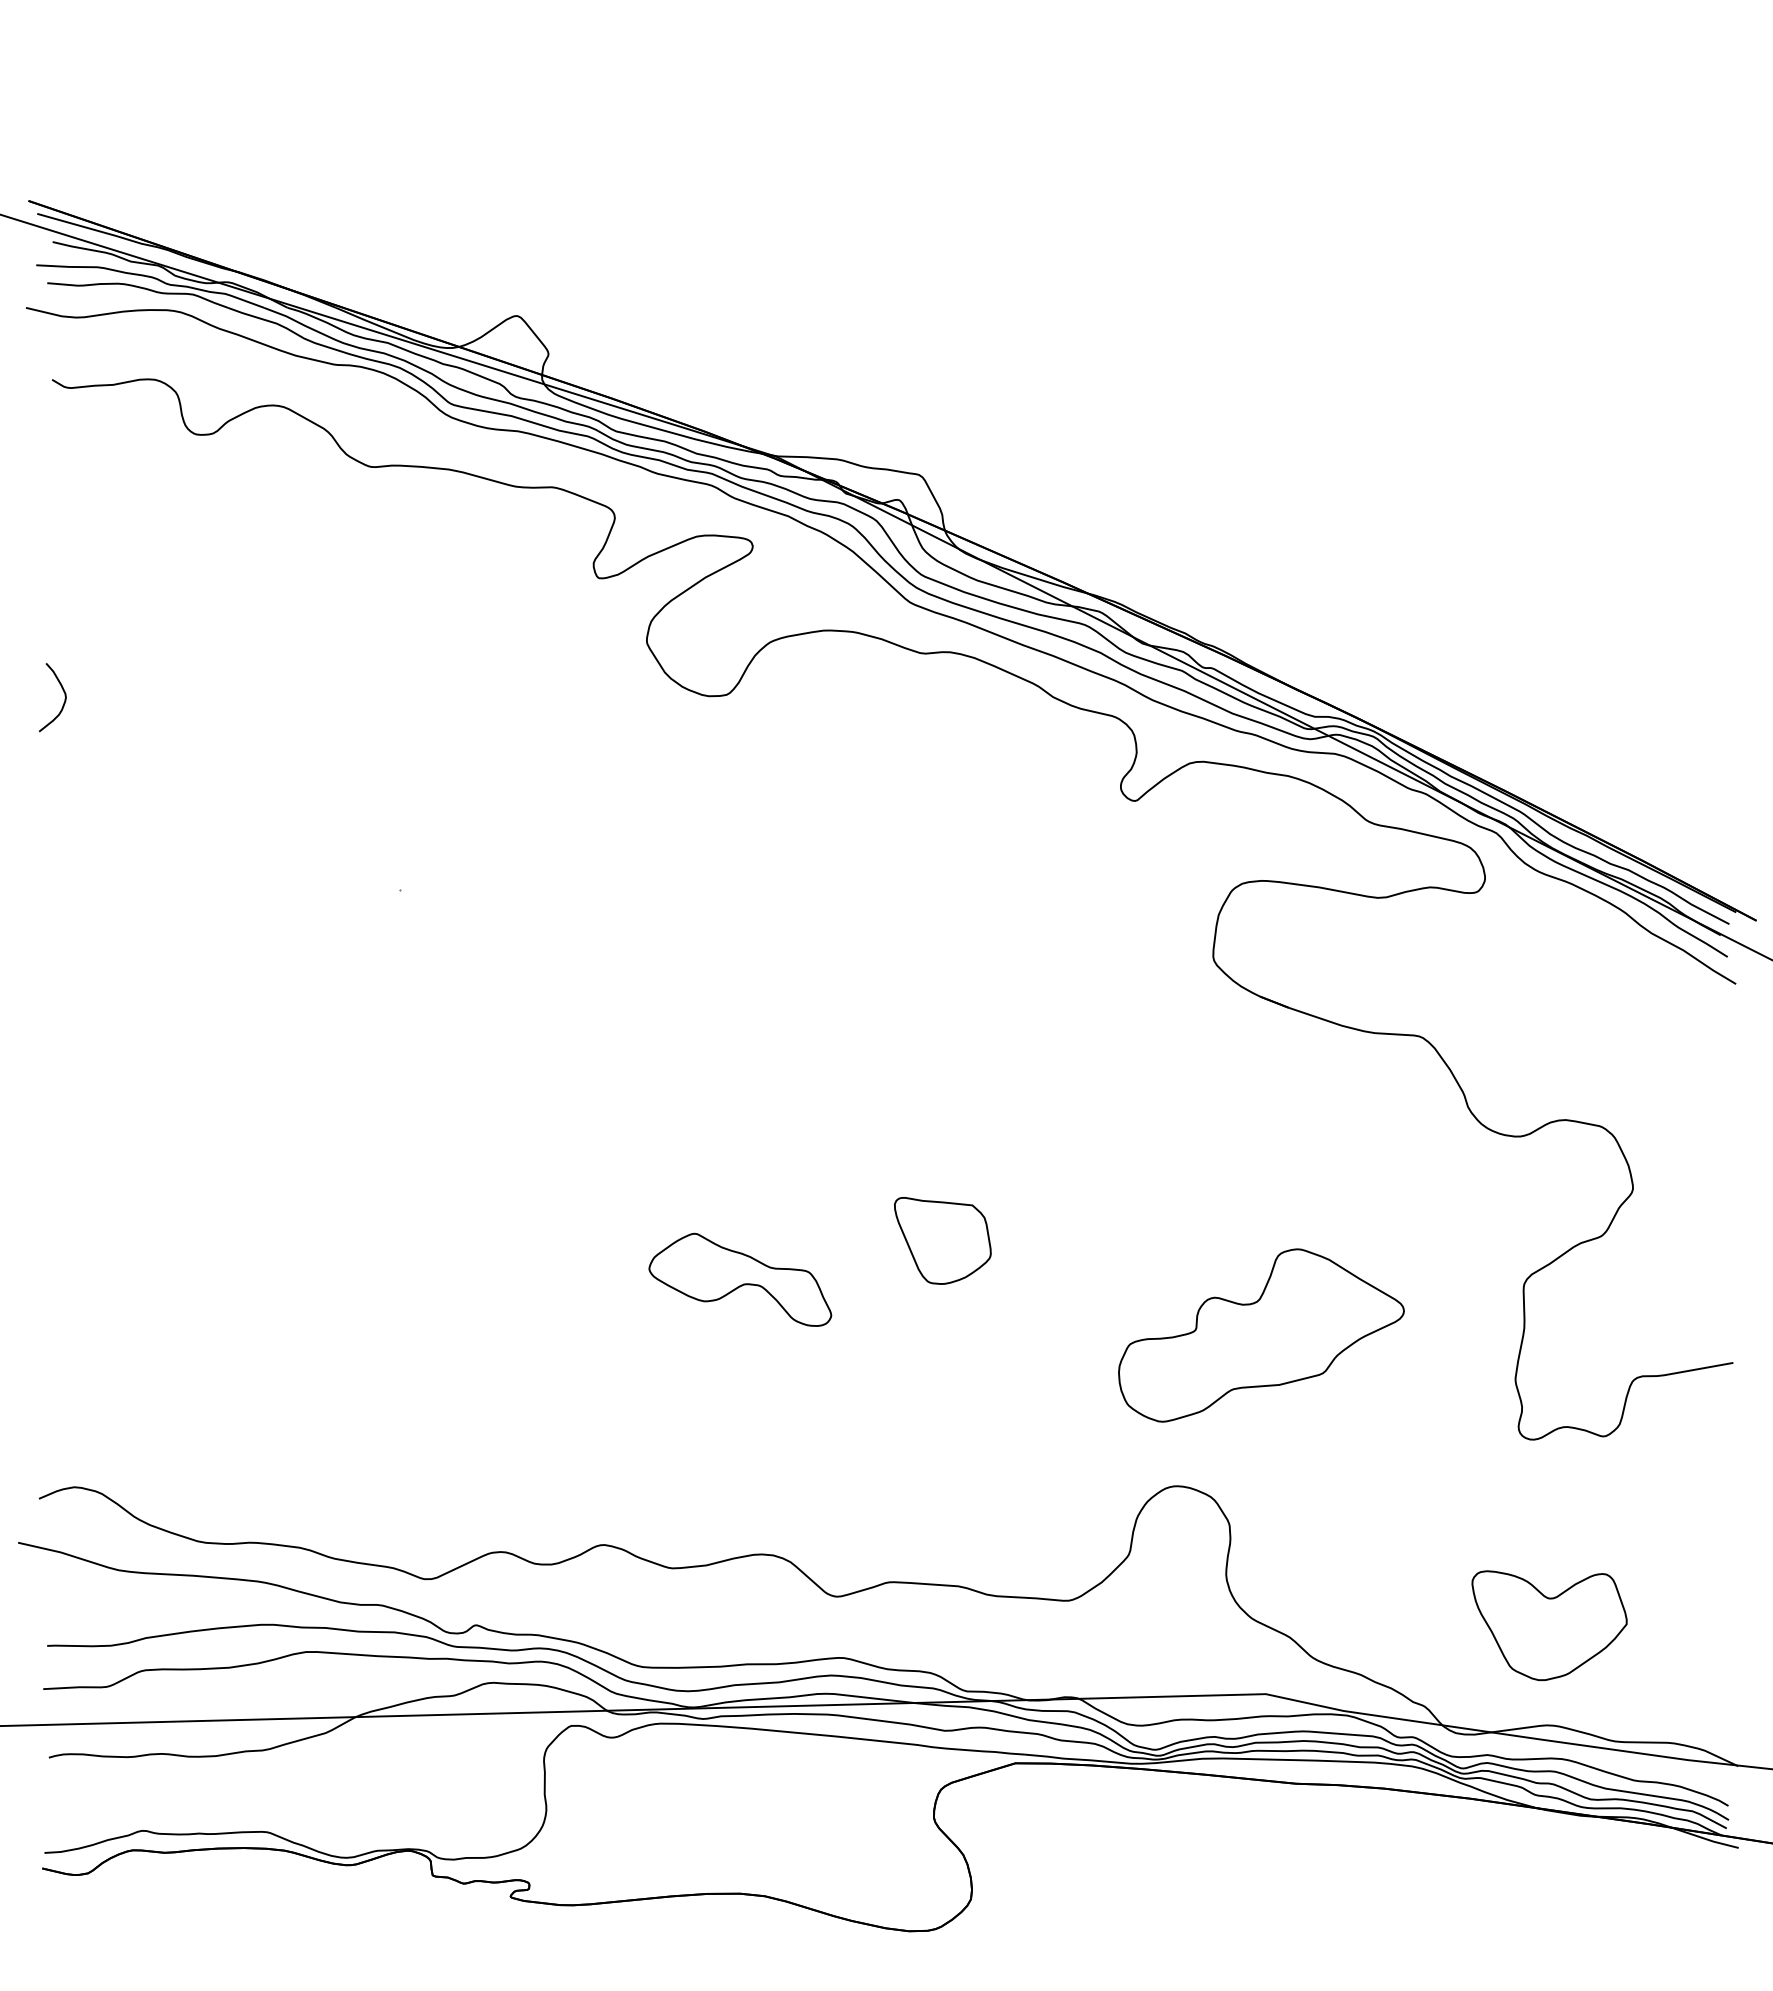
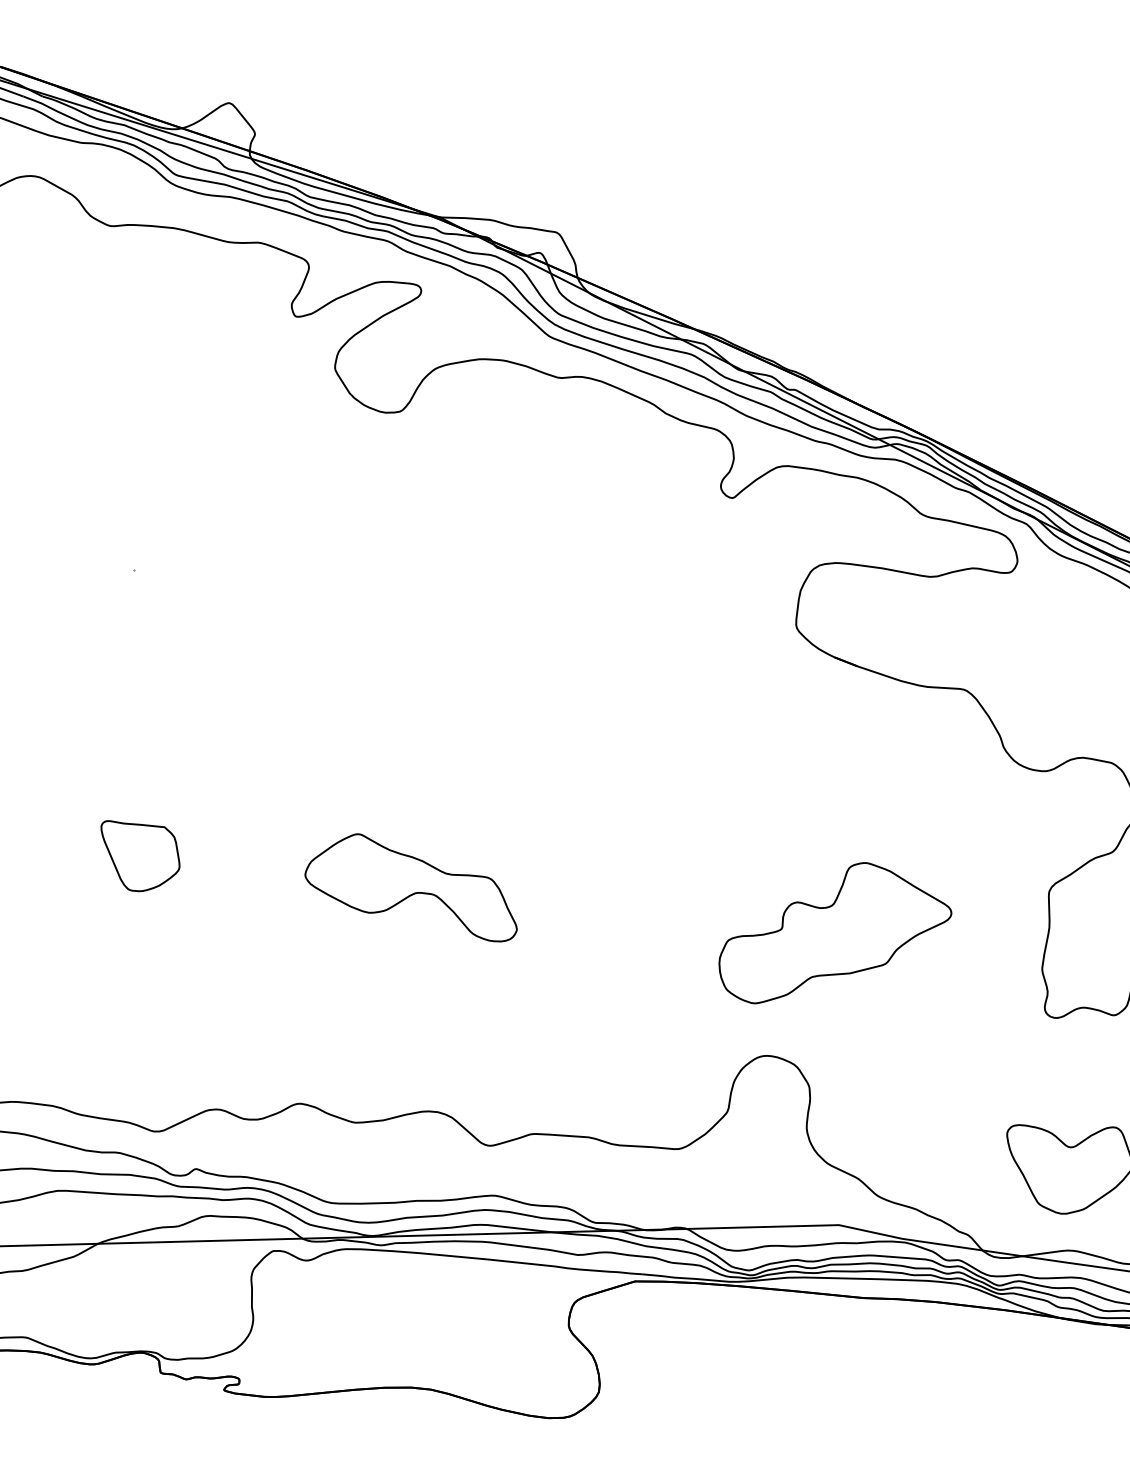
part: (942, 1240) -> (140, 855), moved
part: (740, 1279) -> (411, 887), size x1.43

